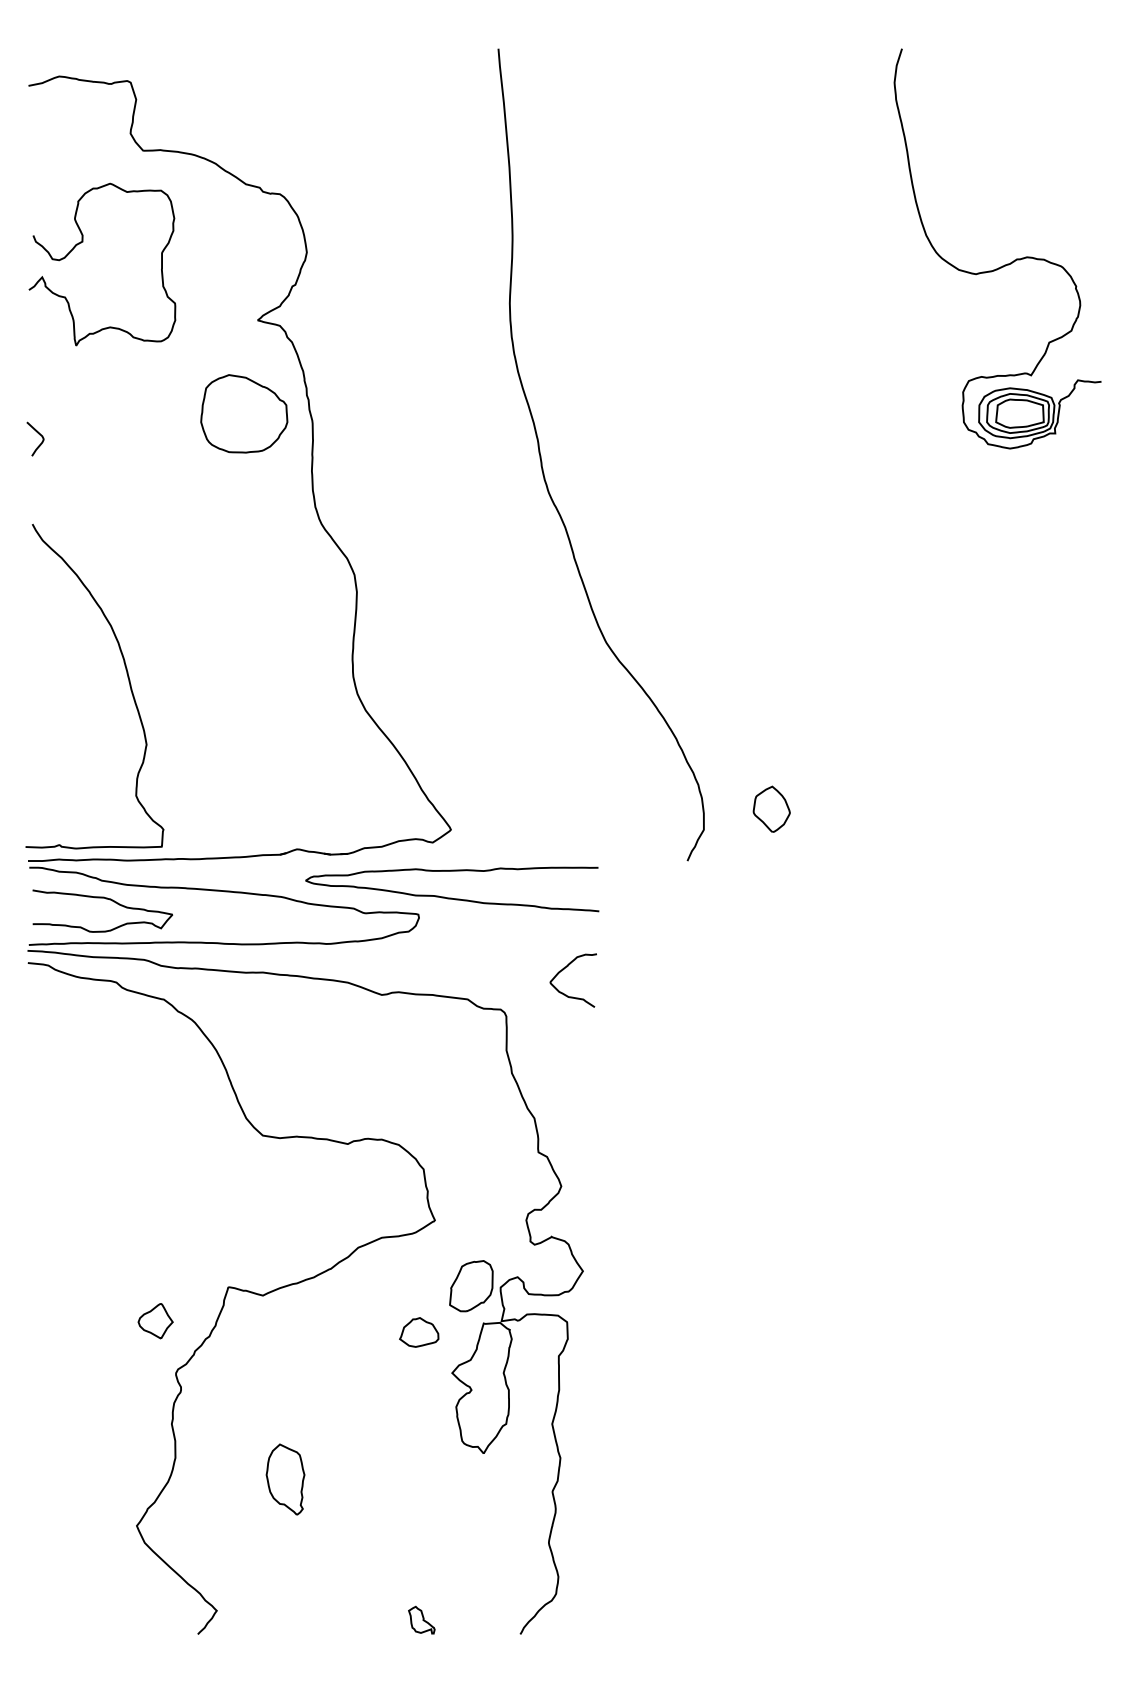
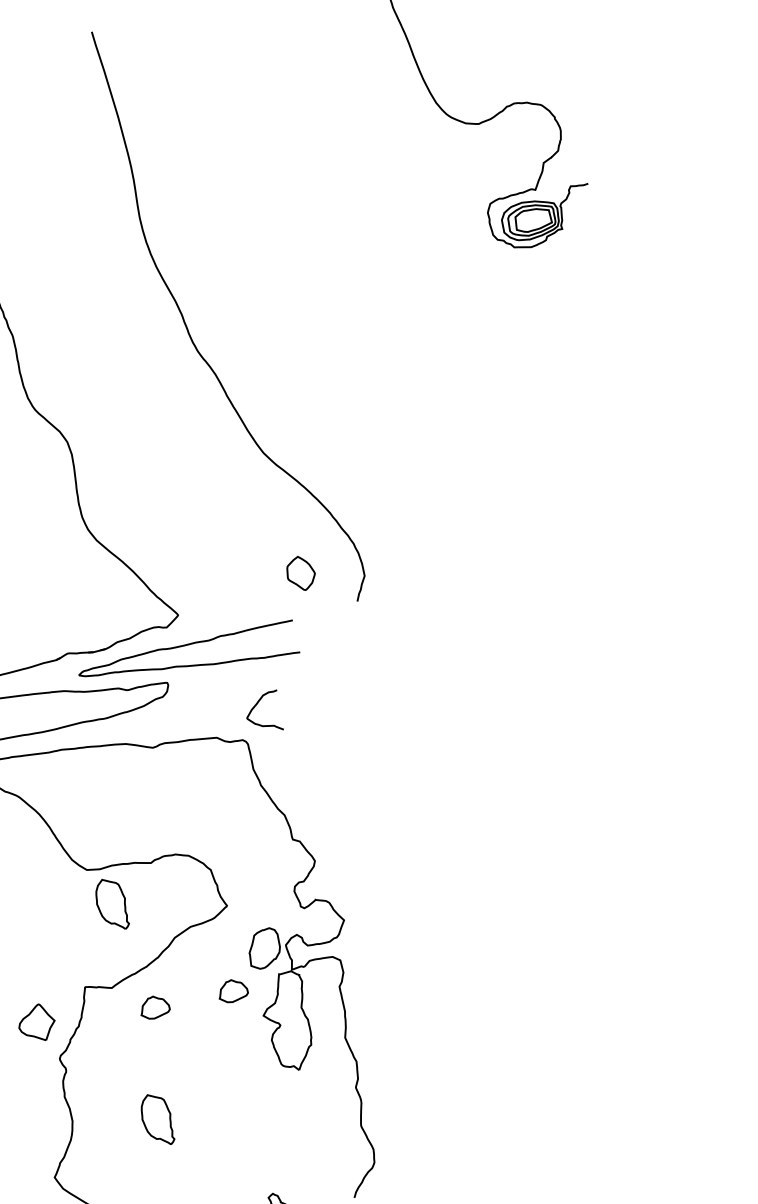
part: (771, 808) -> (300, 573), moved
curve: (563, 970) -> (254, 707), moved
part: (285, 1187) -> (111, 904), added
part: (155, 1321) -> (36, 1023), size x1.4
part: (313, 1332) -> (154, 1007), added

